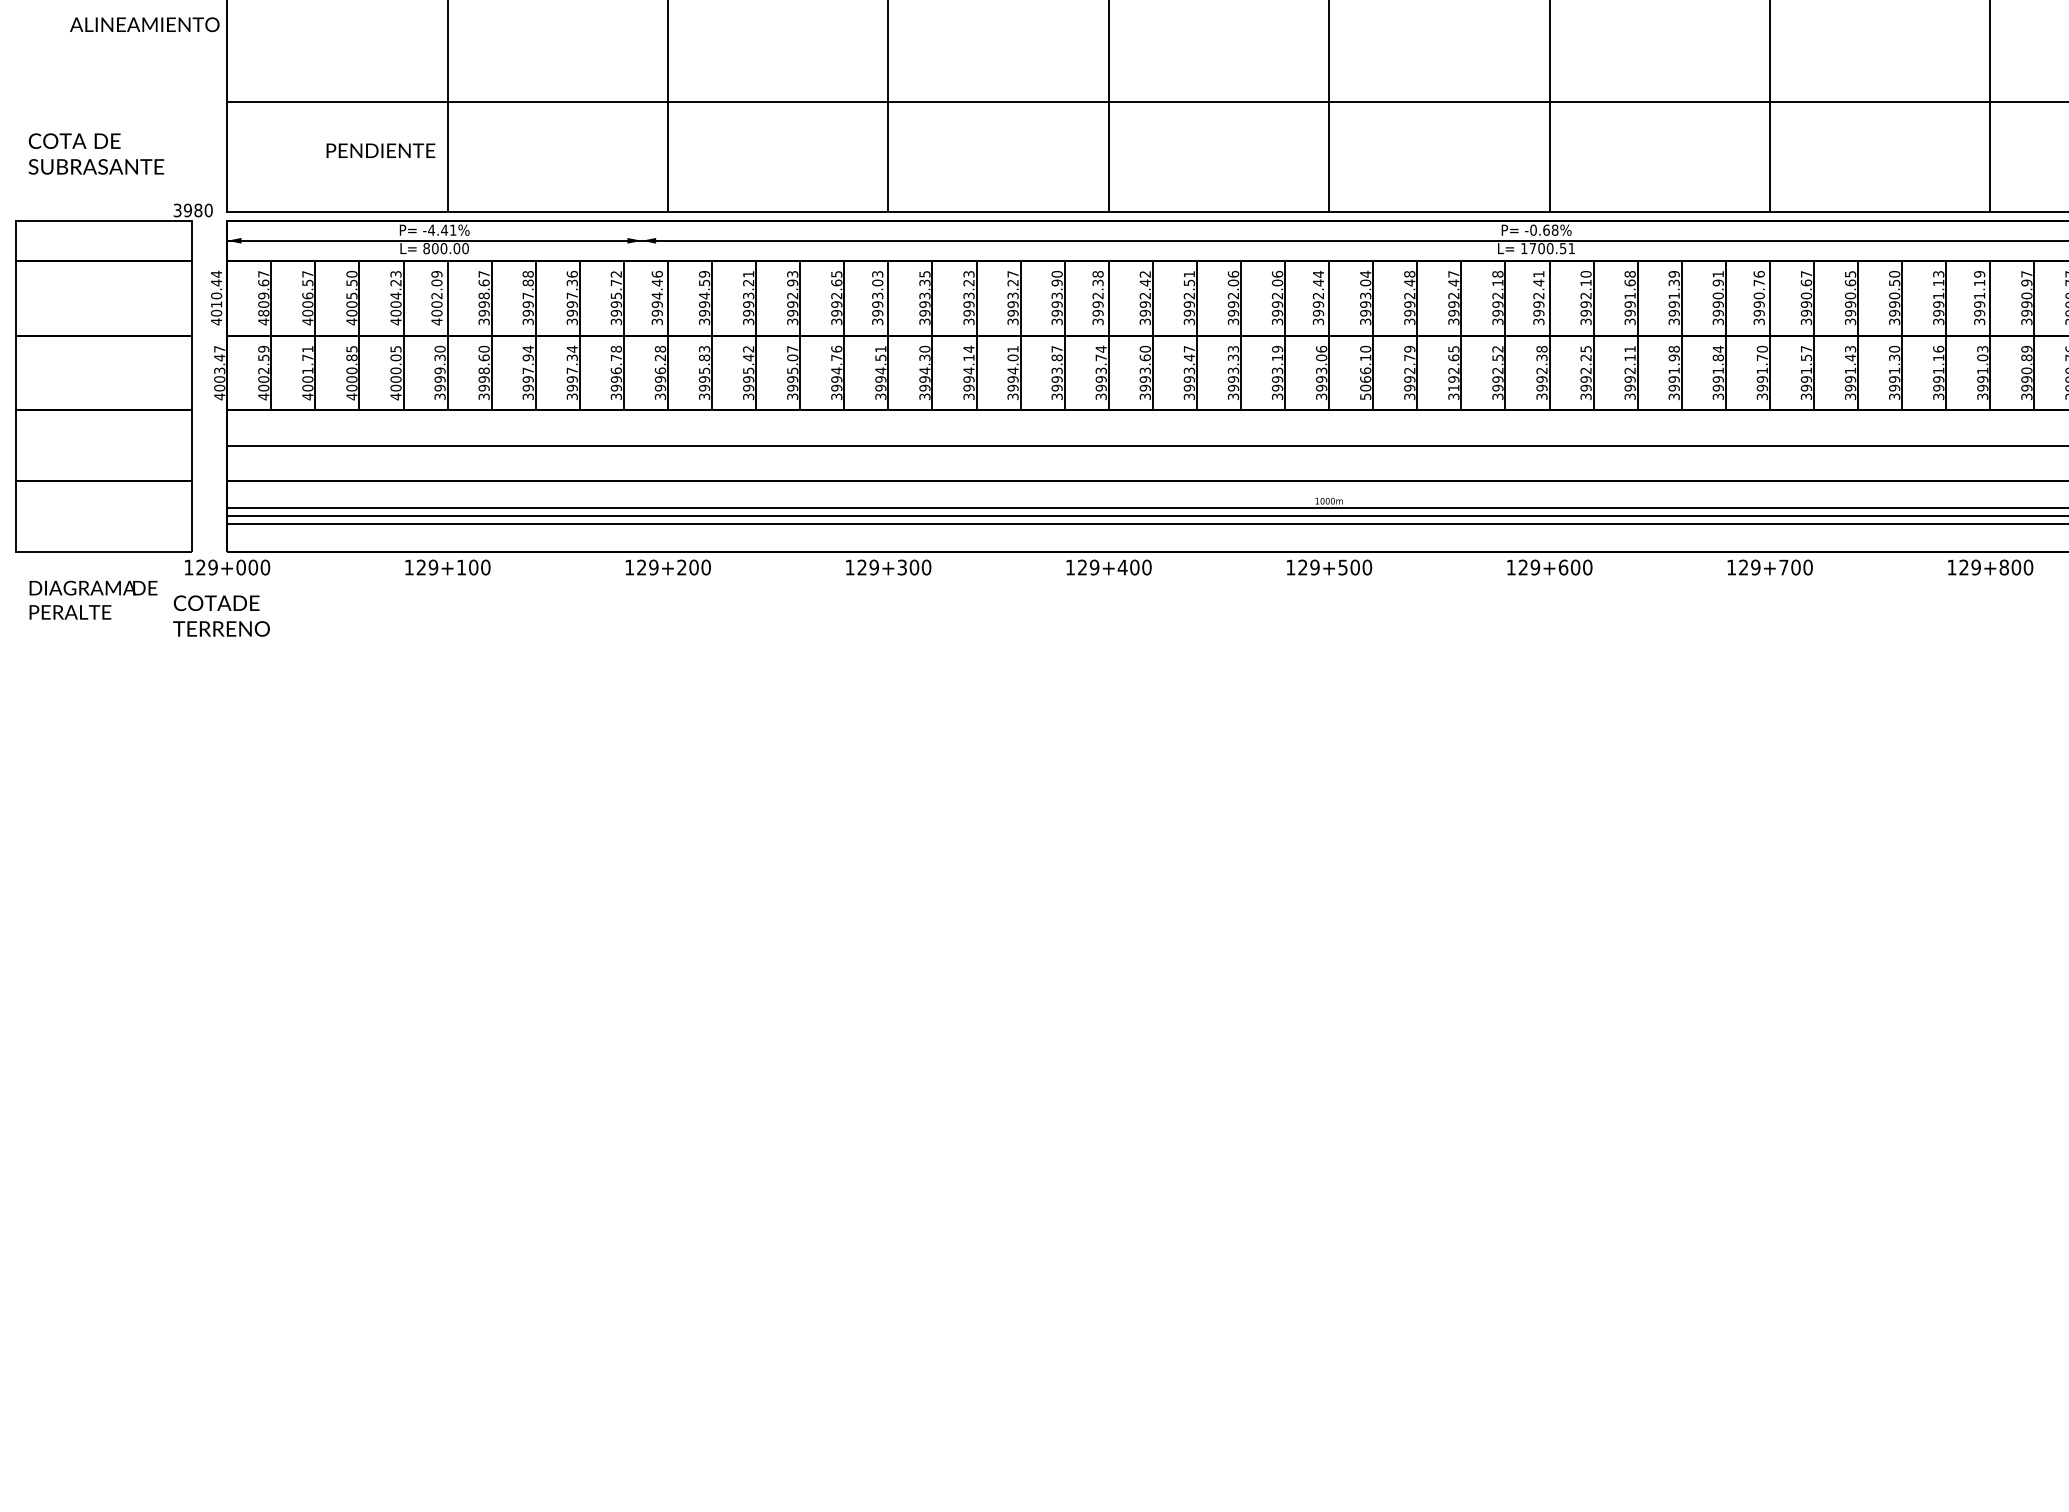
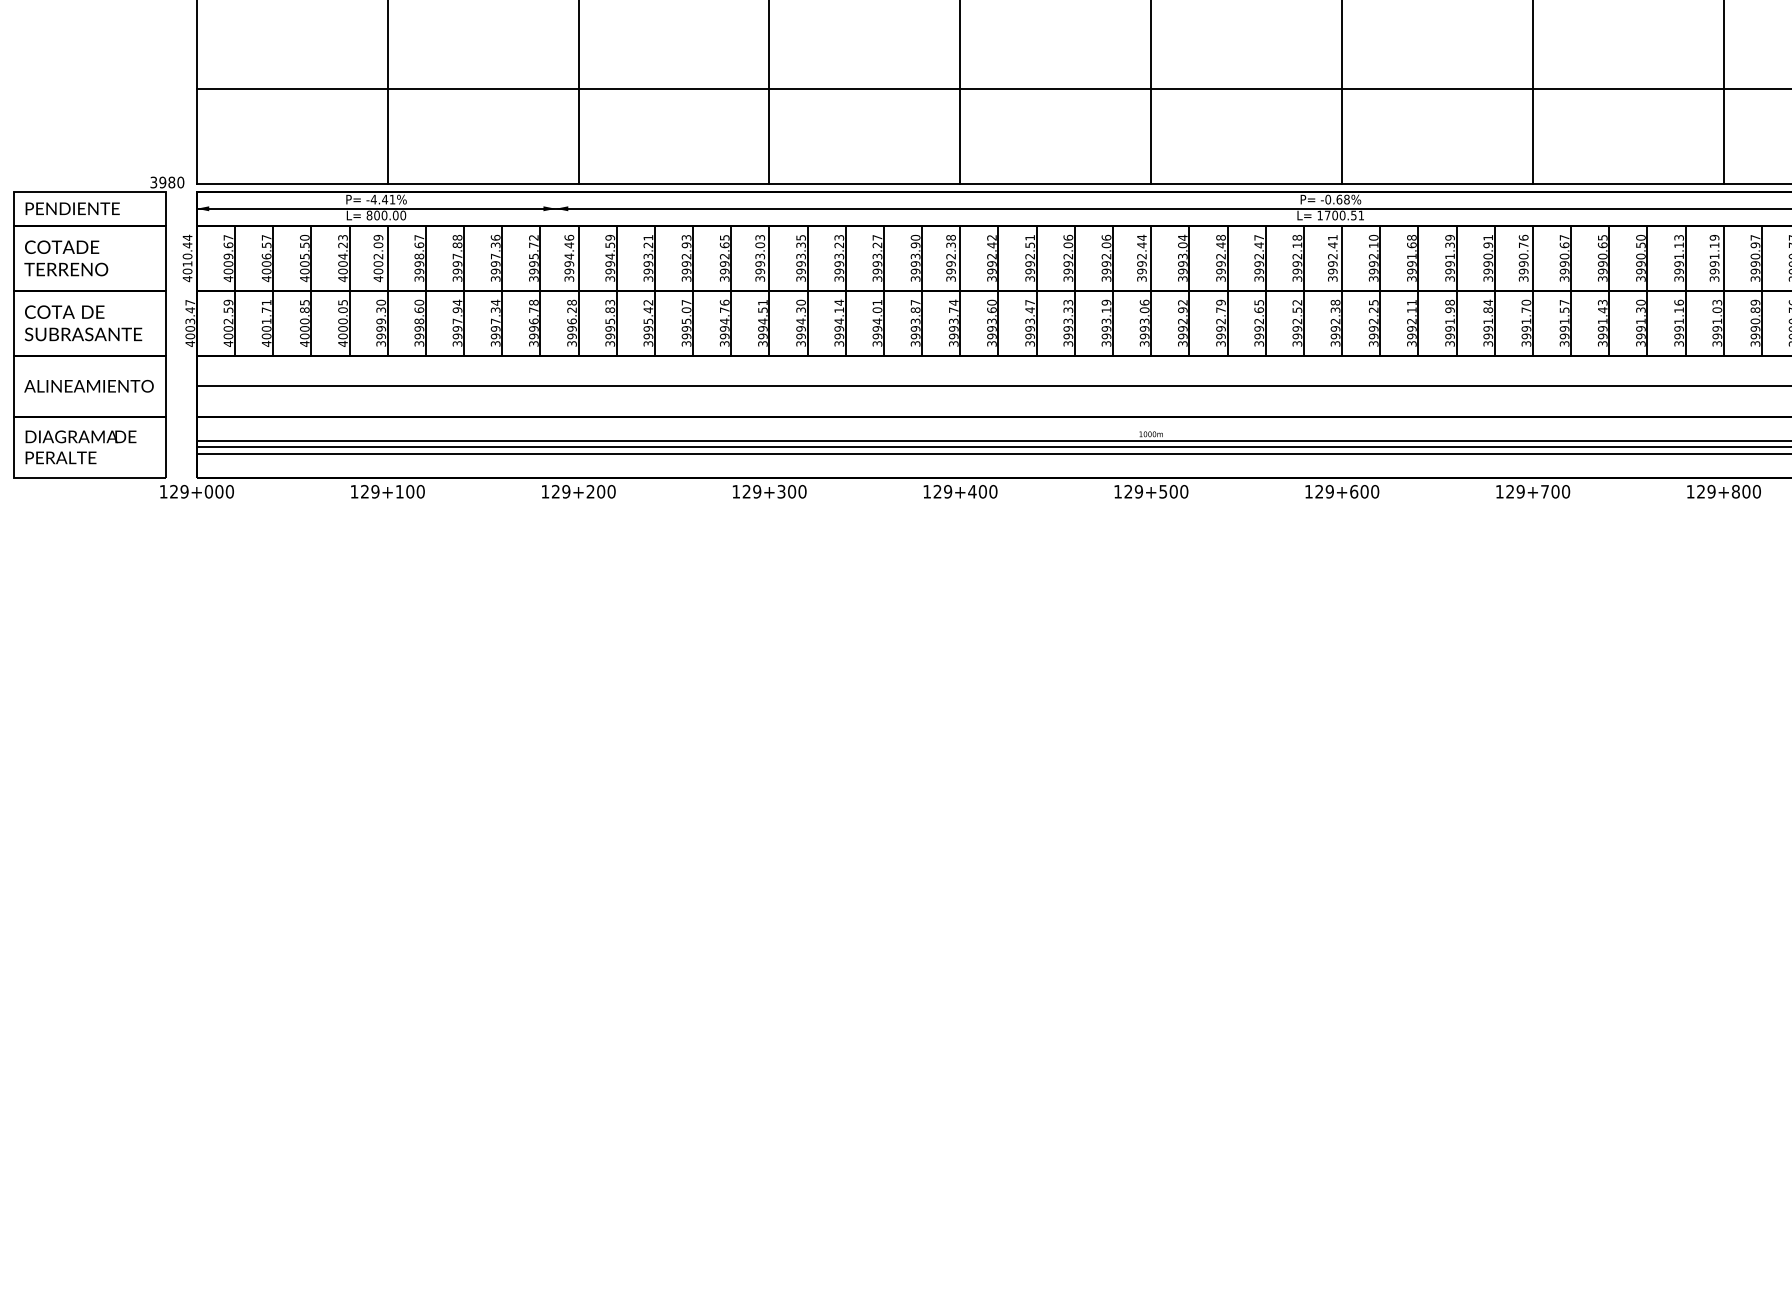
text: (144, 24) -> (88, 386), moved
text: (380, 150) -> (72, 208), moved
text: (96, 153) -> (83, 322), moved
text: (263, 312) -> (228, 270), 4809.67 -> 4009.67
text: (1365, 372) -> (1182, 322), 5066.10 -> 3992.92
text: (1453, 387) -> (1258, 335), 3192.65 -> 3992.65
text: (93, 599) -> (80, 446), moved
text: (221, 615) -> (66, 257), moved

